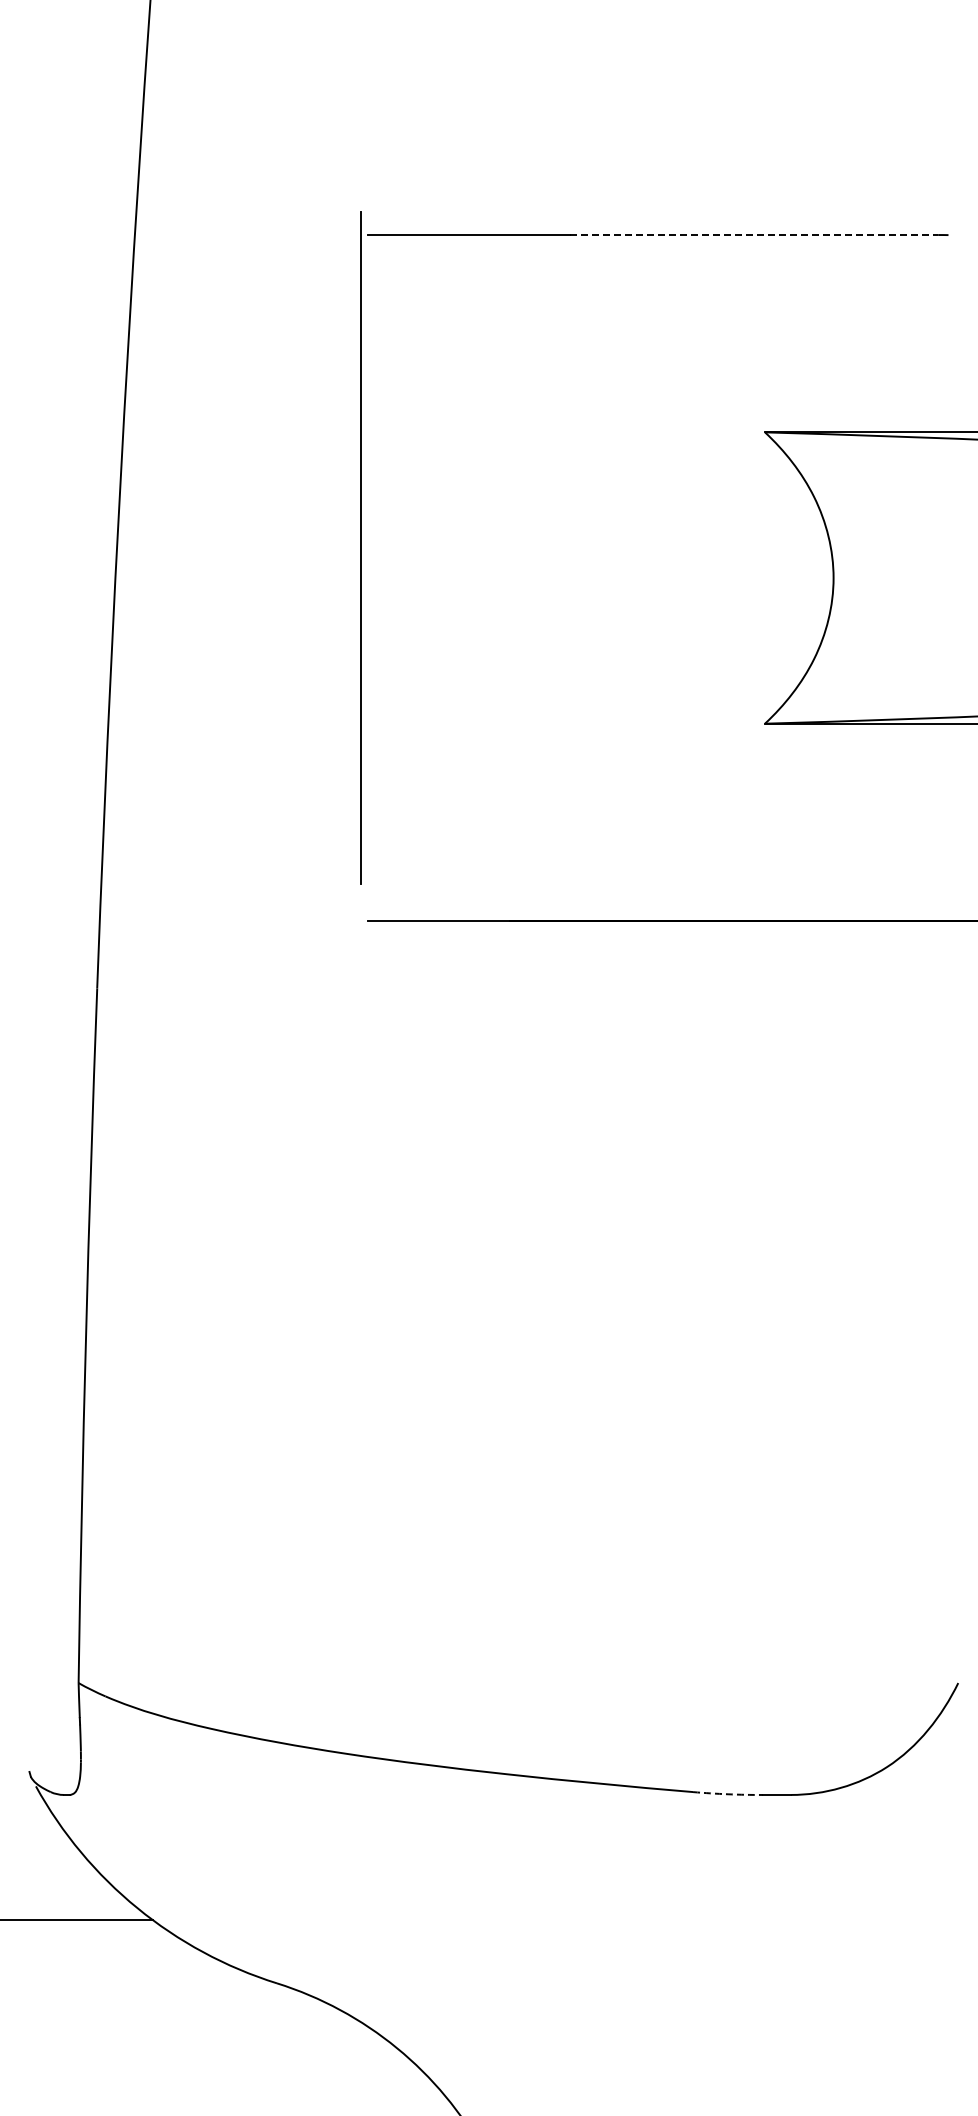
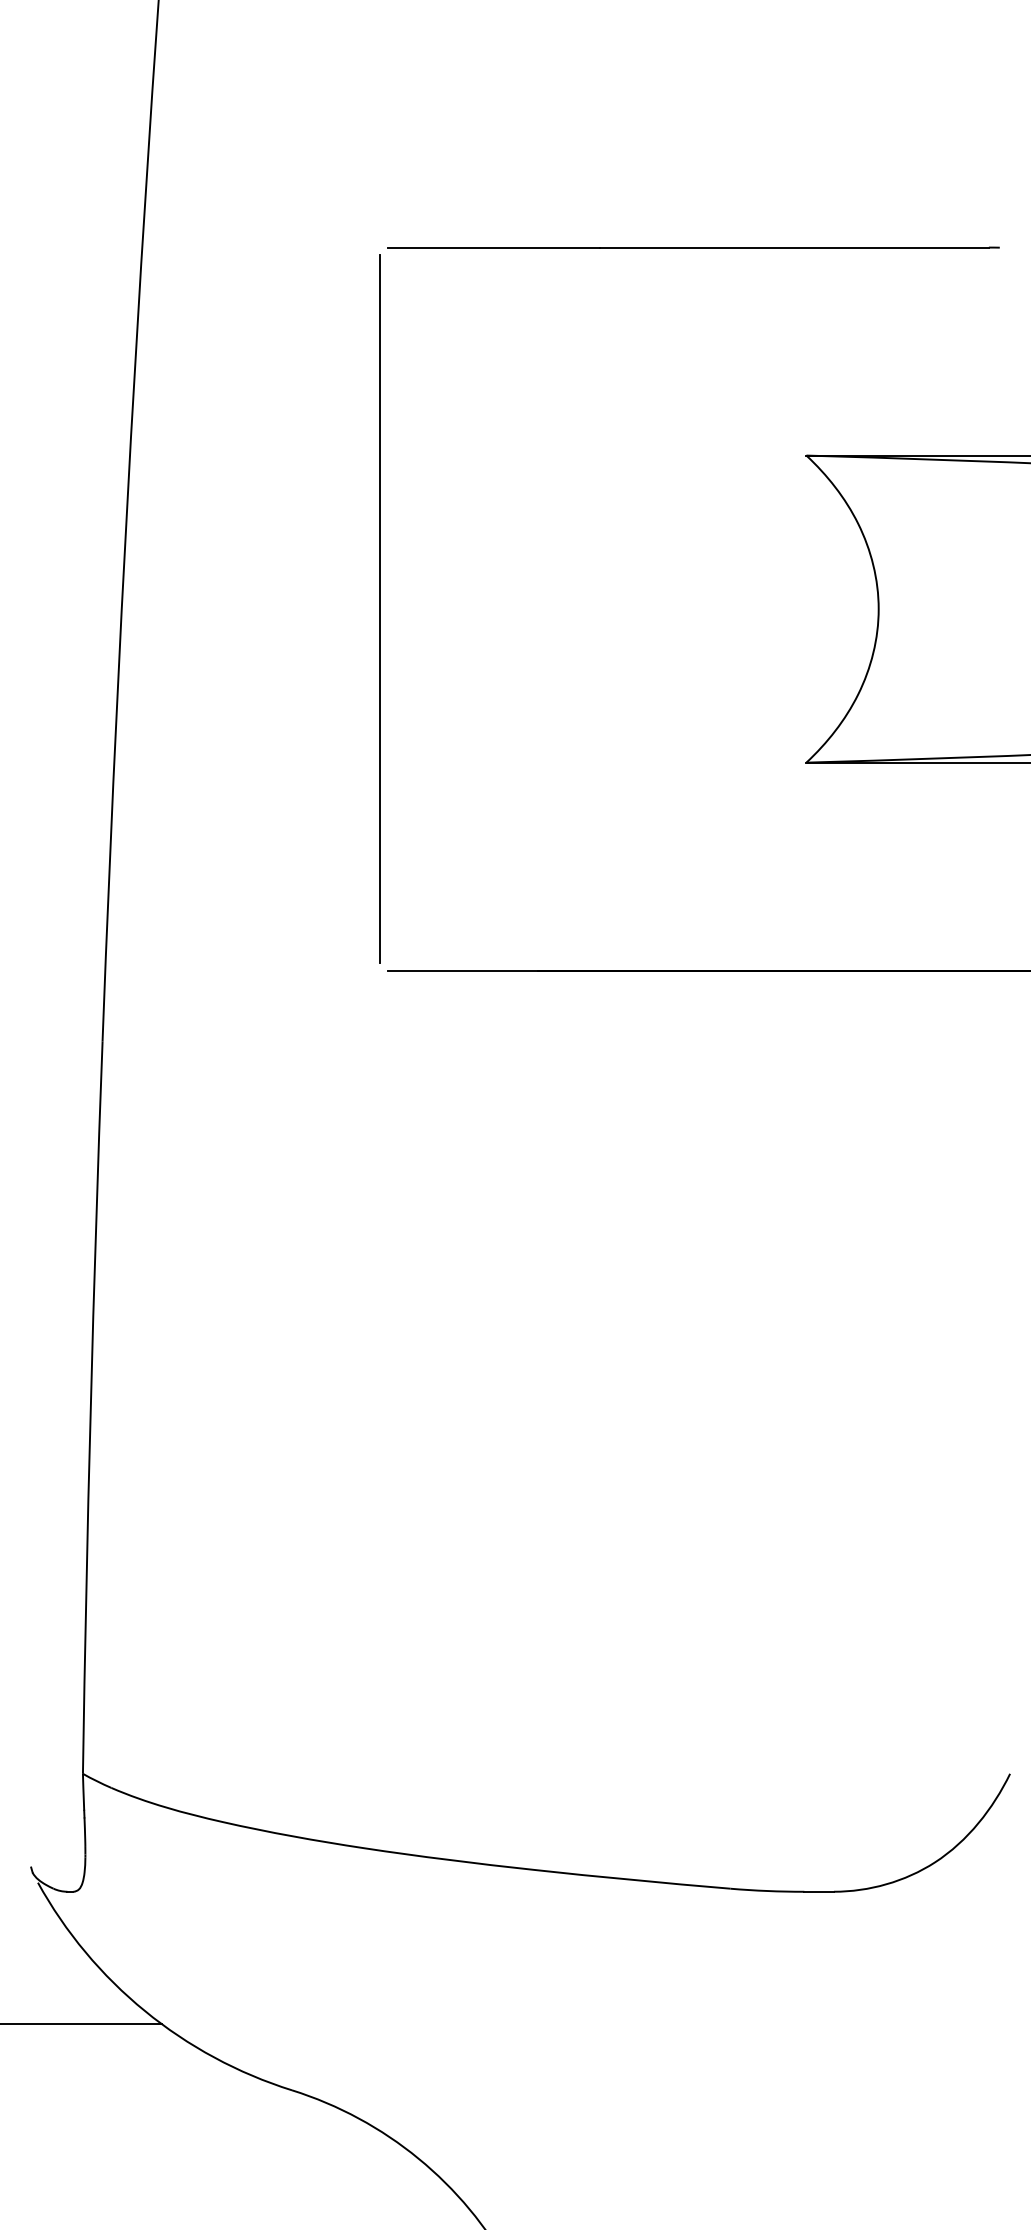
line: (754, 235) -> (795, 248), dashed -> solid
line: (360, 547) -> (380, 608), moved
arc: (728, 1794) -> (767, 1891), dashed -> solid

